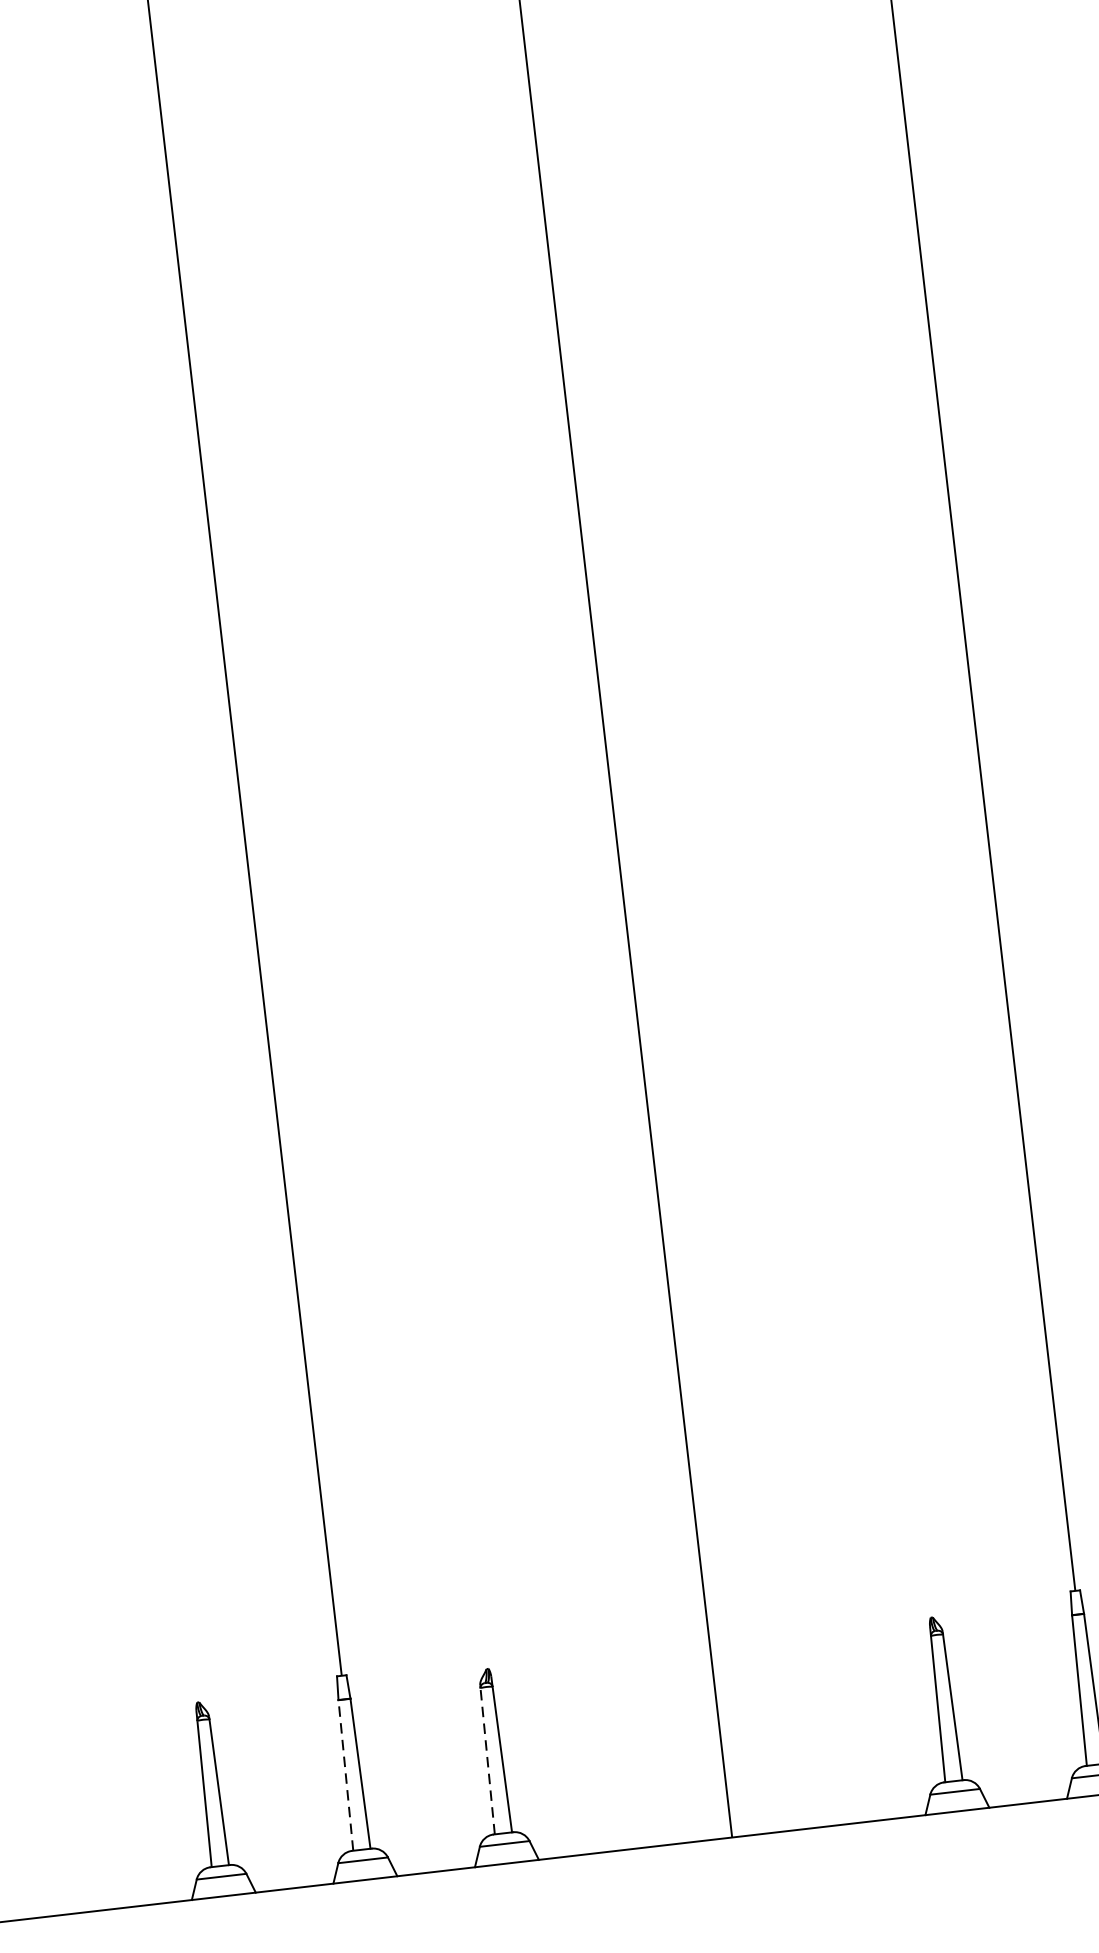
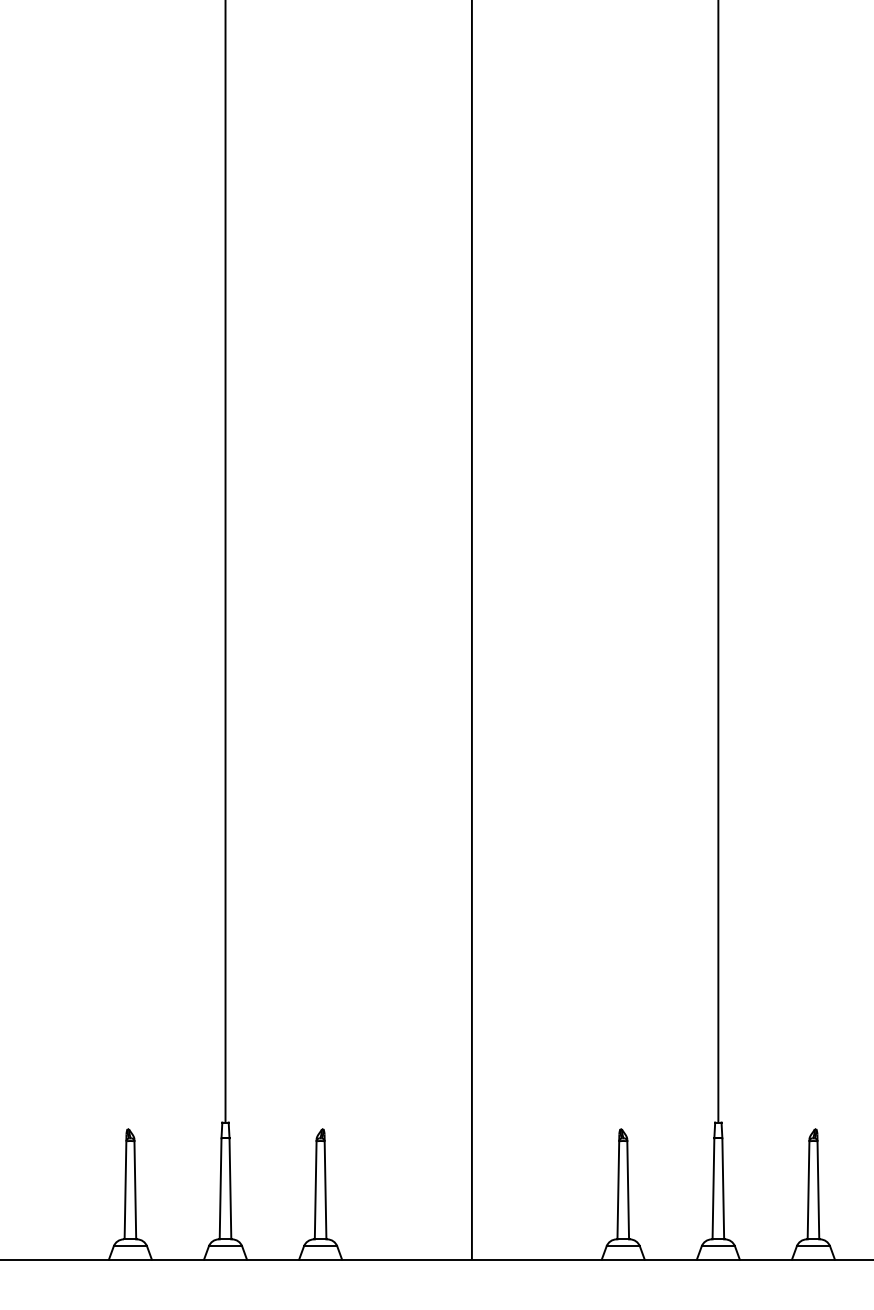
line: (487, 1761) -> (315, 1190), dashed -> solid
line: (345, 1774) -> (220, 1188), dashed -> solid

